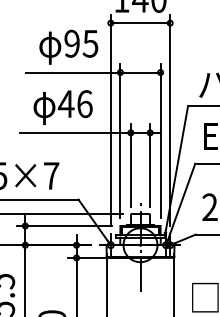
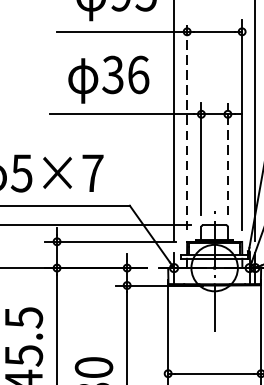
text: (65, 104) -> (112, 75), 46 -> 36
line: (120, 140) -> (187, 124), solid -> dashed
line: (150, 165) -> (228, 158), solid -> dashed

